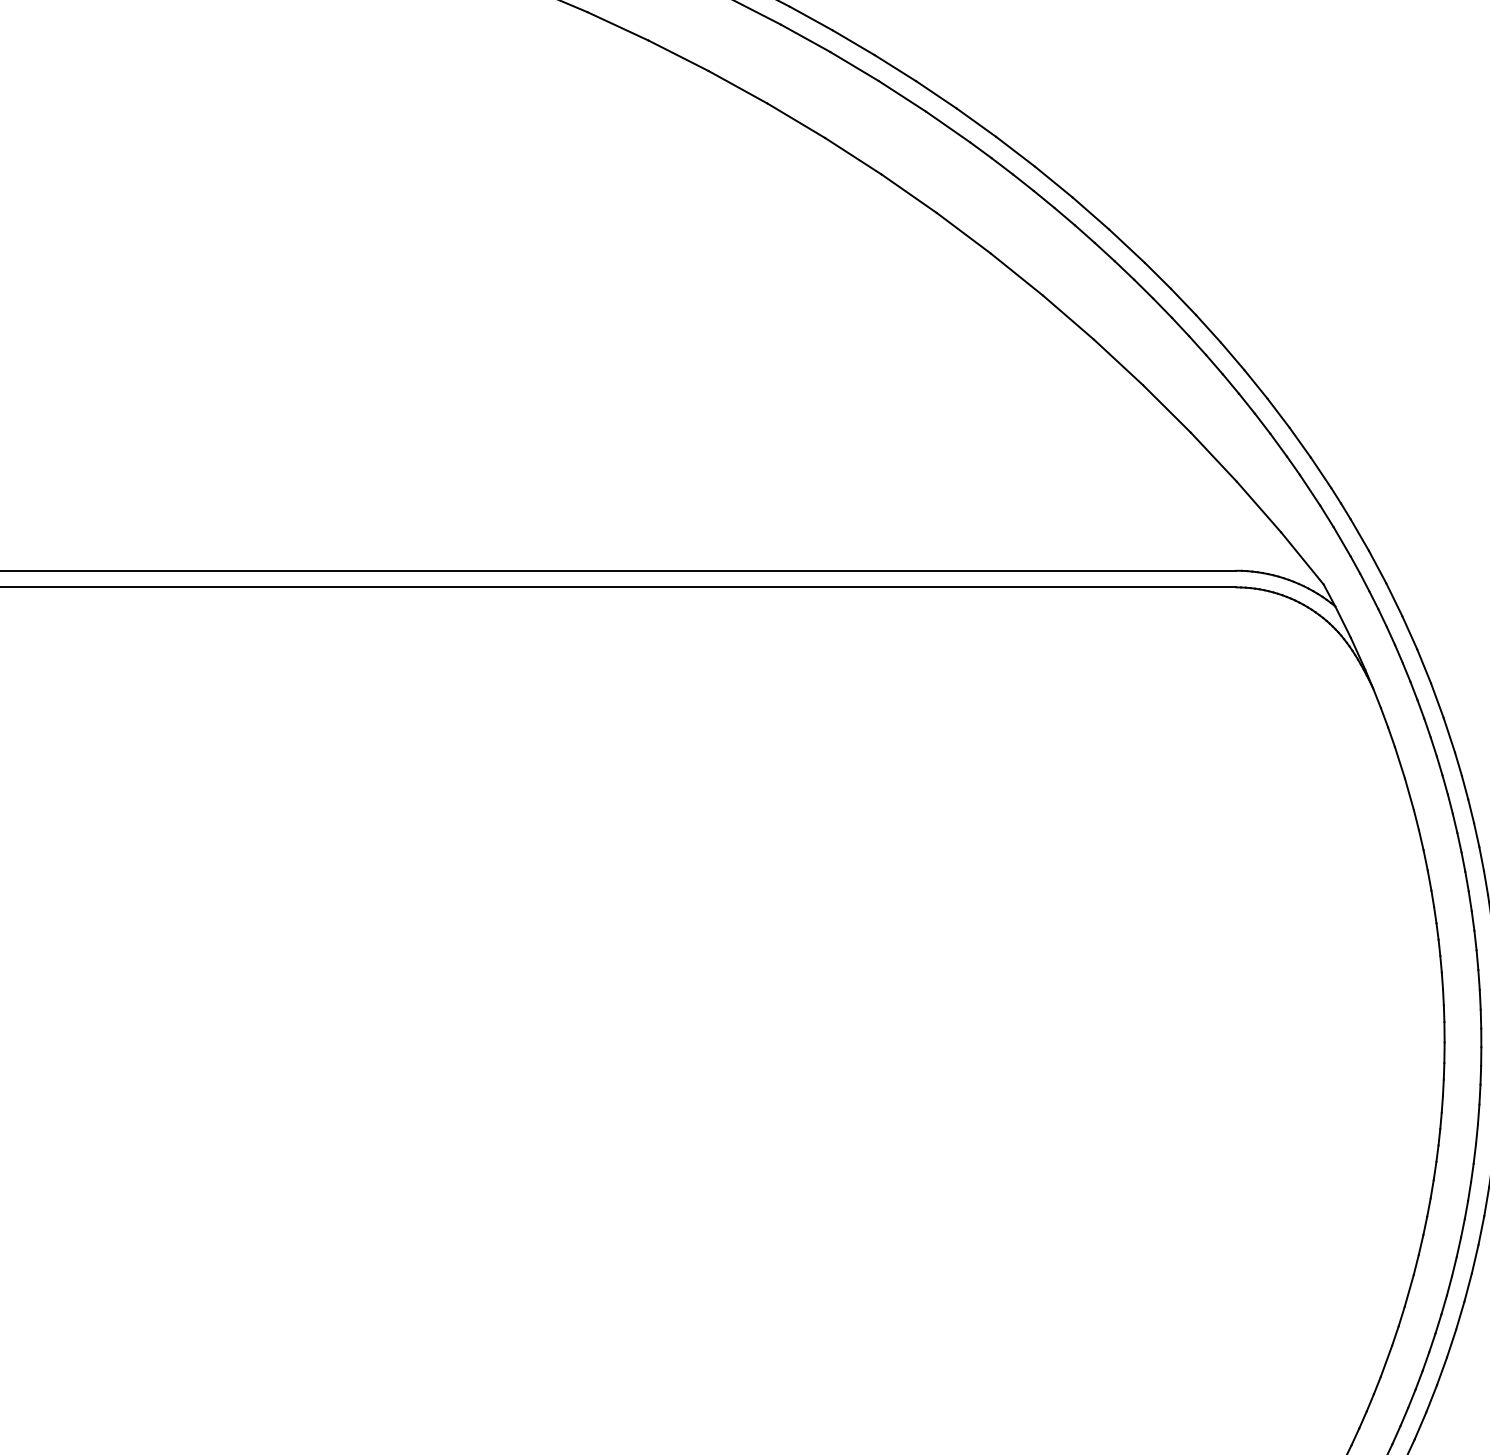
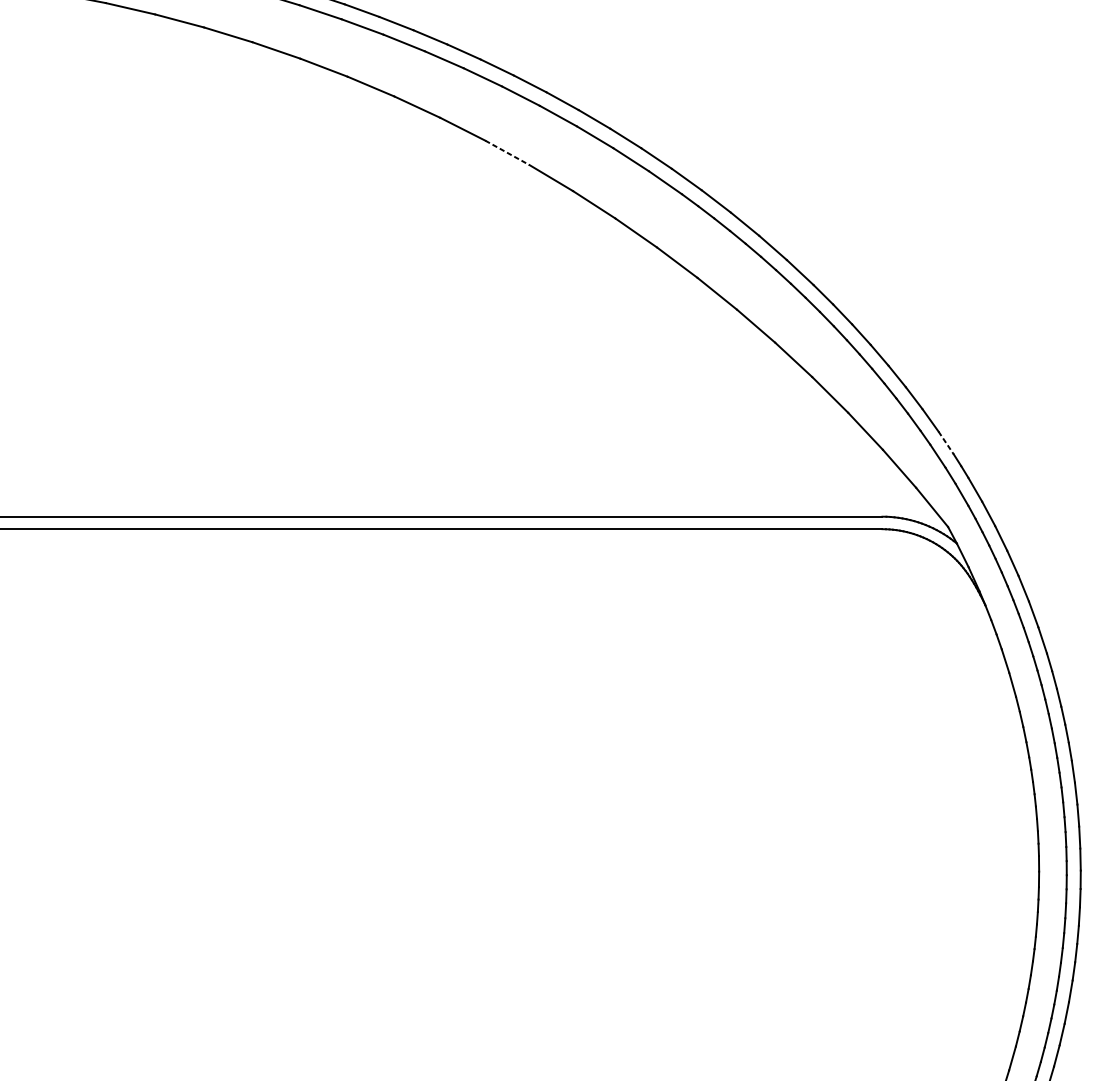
line: (737, 87) -> (507, 153), solid -> dashed
line: (1321, 473) -> (946, 443), solid -> dashed

